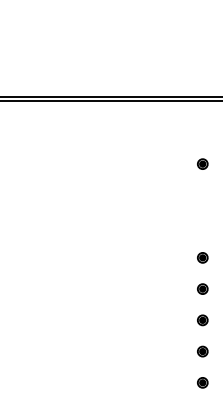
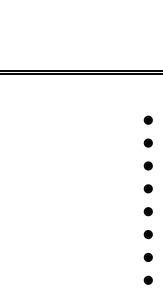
part: (201, 194) -> (147, 142), added
part: (201, 226) -> (147, 165), added

